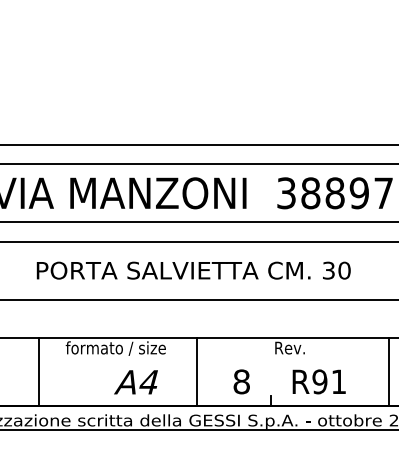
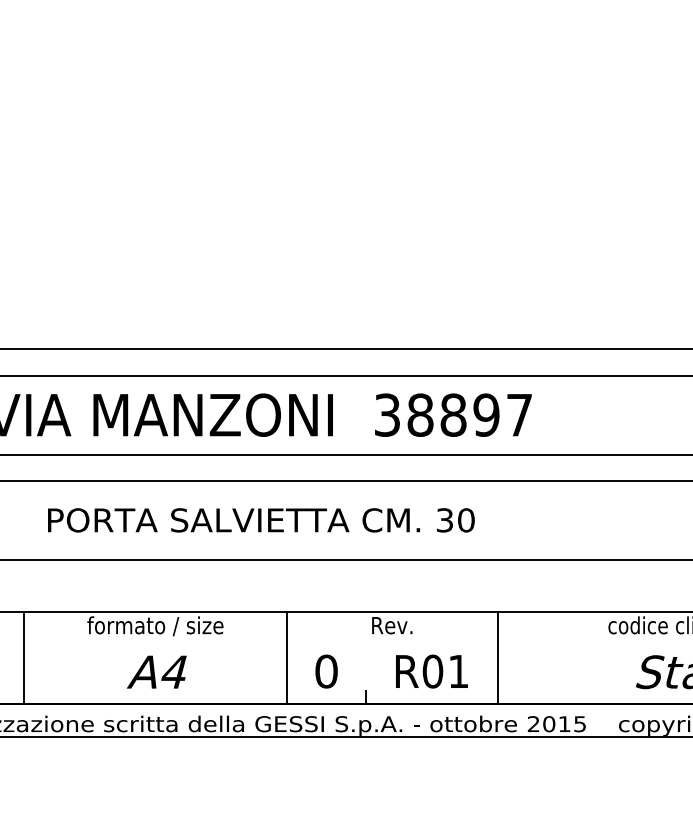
line: (39, 372) -> (24, 658), moved
line: (196, 372) -> (287, 658), moved
line: (388, 372) -> (497, 658), moved
text: (135, 381) -> (156, 671), moved
text: (241, 381) -> (326, 671), 8 -> 0
text: (319, 381) -> (432, 671), R91 -> R01

